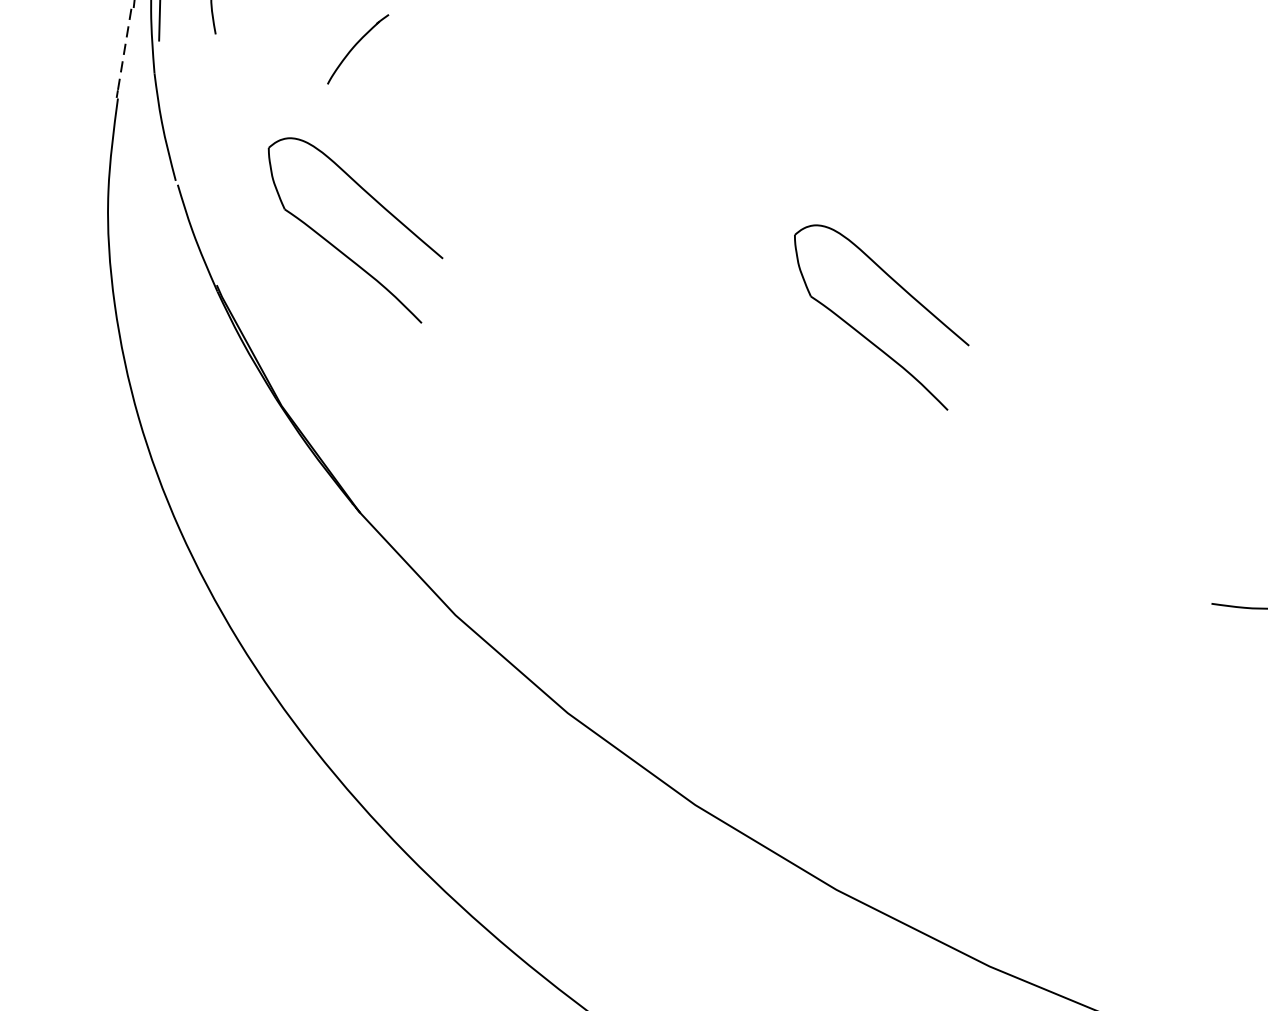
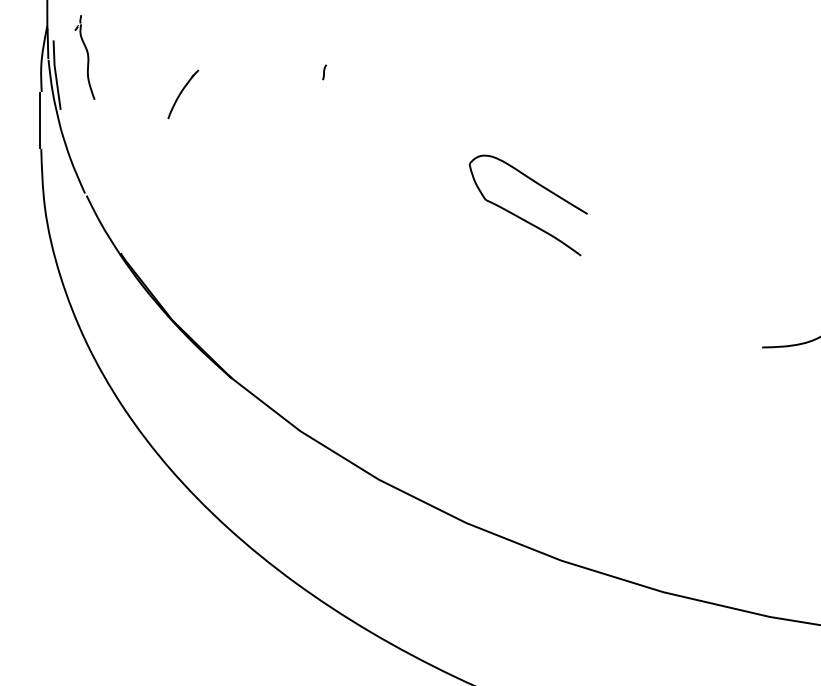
line: (124, 49) -> (40, 118), dashed -> solid
curve: (588, 51) -> (324, 72), added
part: (337, 246) -> (190, 217), removed

